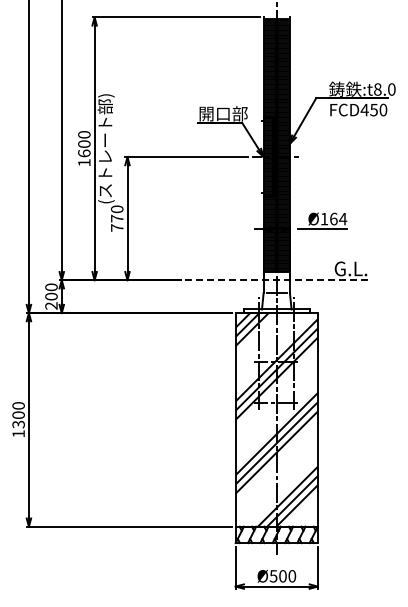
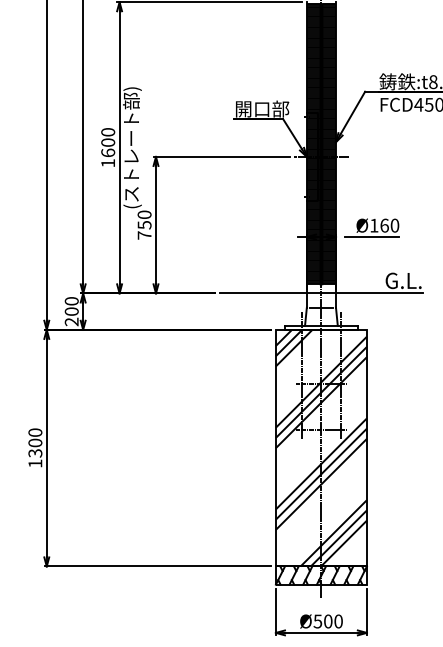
text: (117, 218) -> (144, 225), 770 -> 750
text: (342, 218) -> (394, 225), Ø164 -> Ø160
line: (276, 280) -> (321, 293), dashed -> solid

